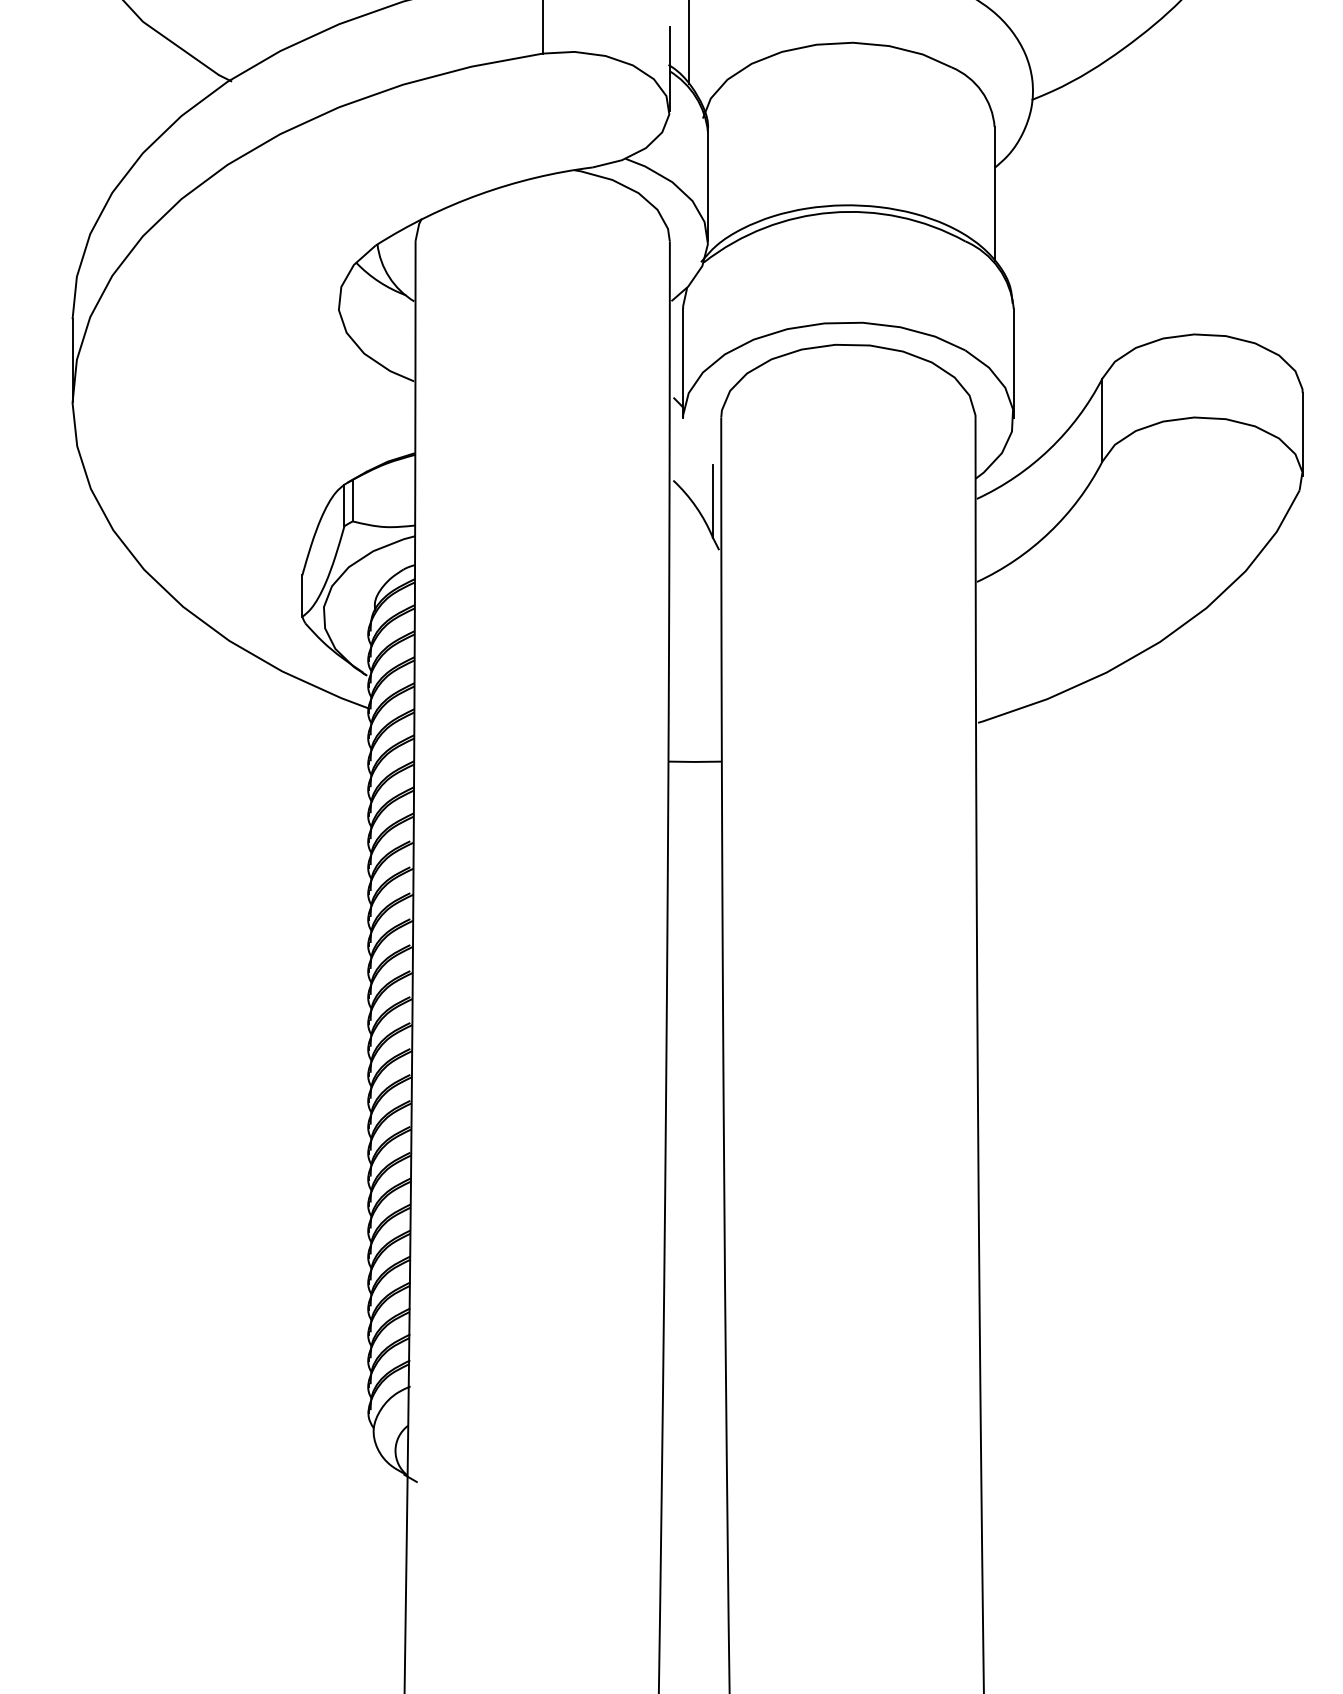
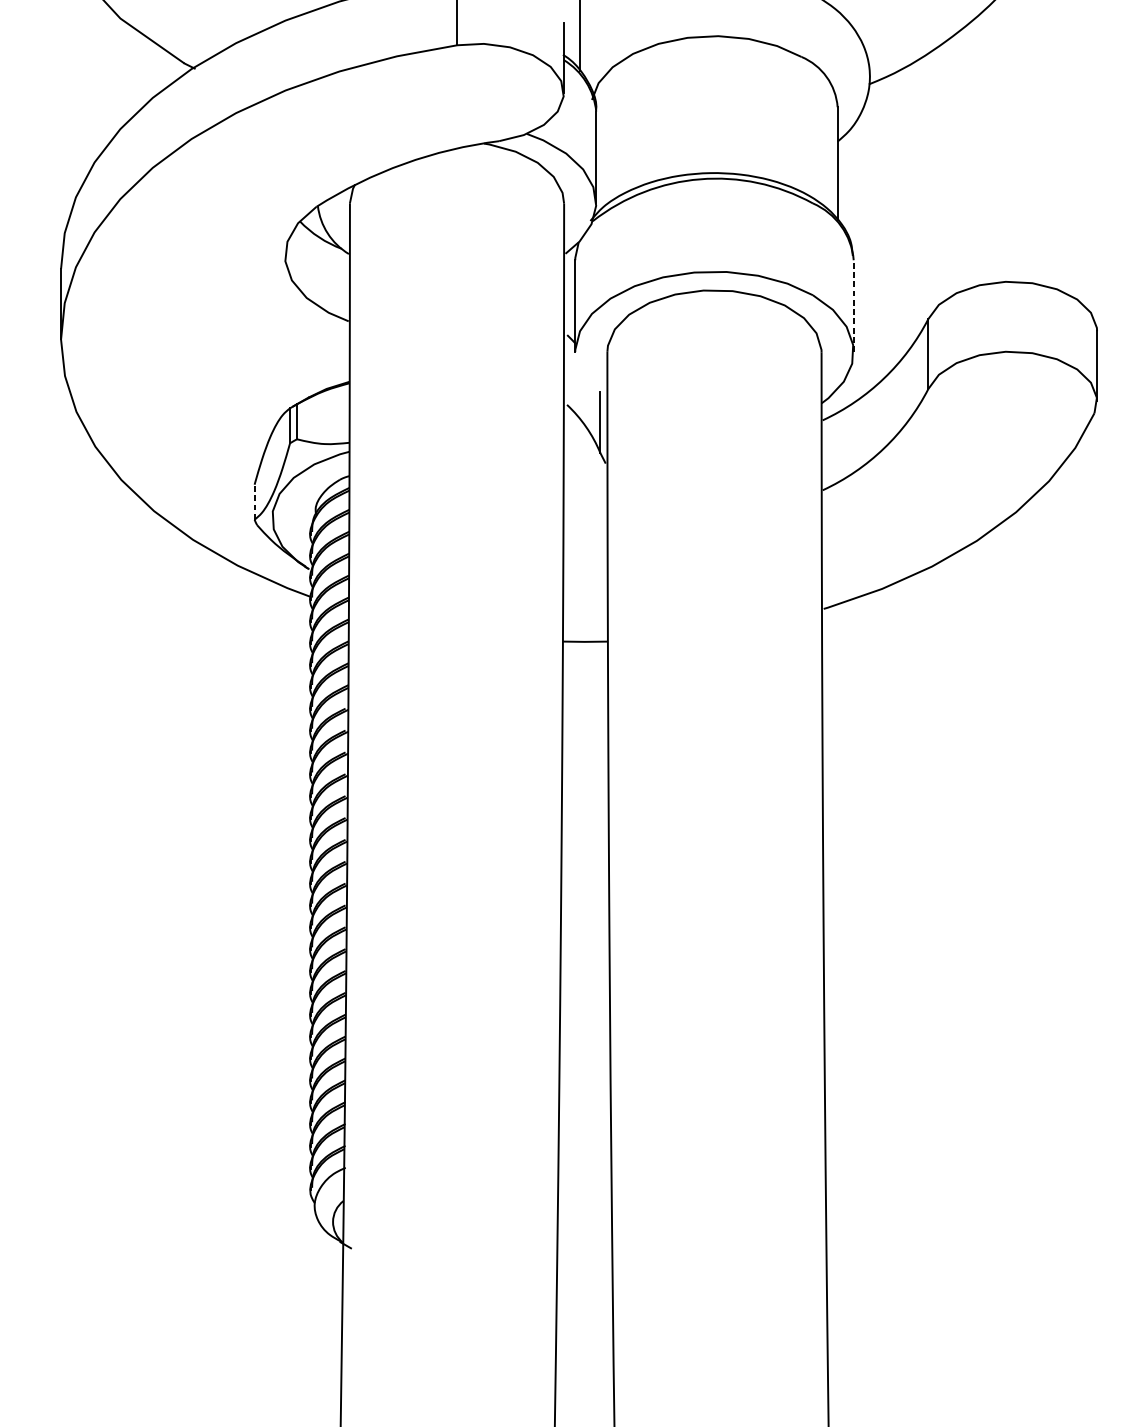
line: (1013, 363) -> (853, 306), solid -> dashed
line: (302, 596) -> (254, 502), solid -> dashed

